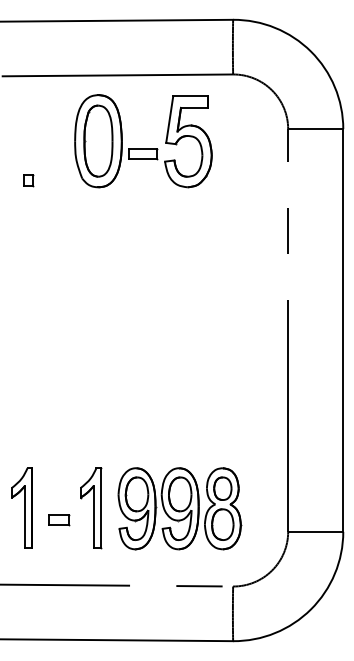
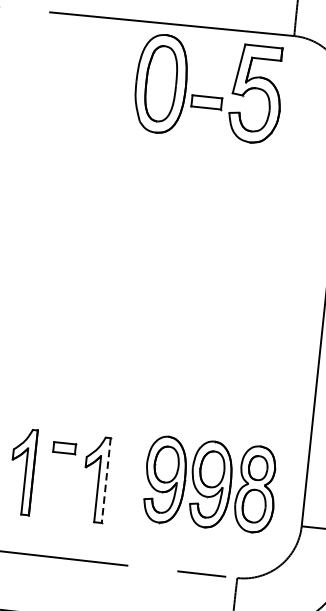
part: (143, 148) -> (208, 96), moved
part: (28, 180) -> (65, 125), removed
line: (101, 508) -> (106, 480), solid -> dashed
part: (179, 508) -> (210, 484), moved
part: (59, 520) -> (65, 448), moved

